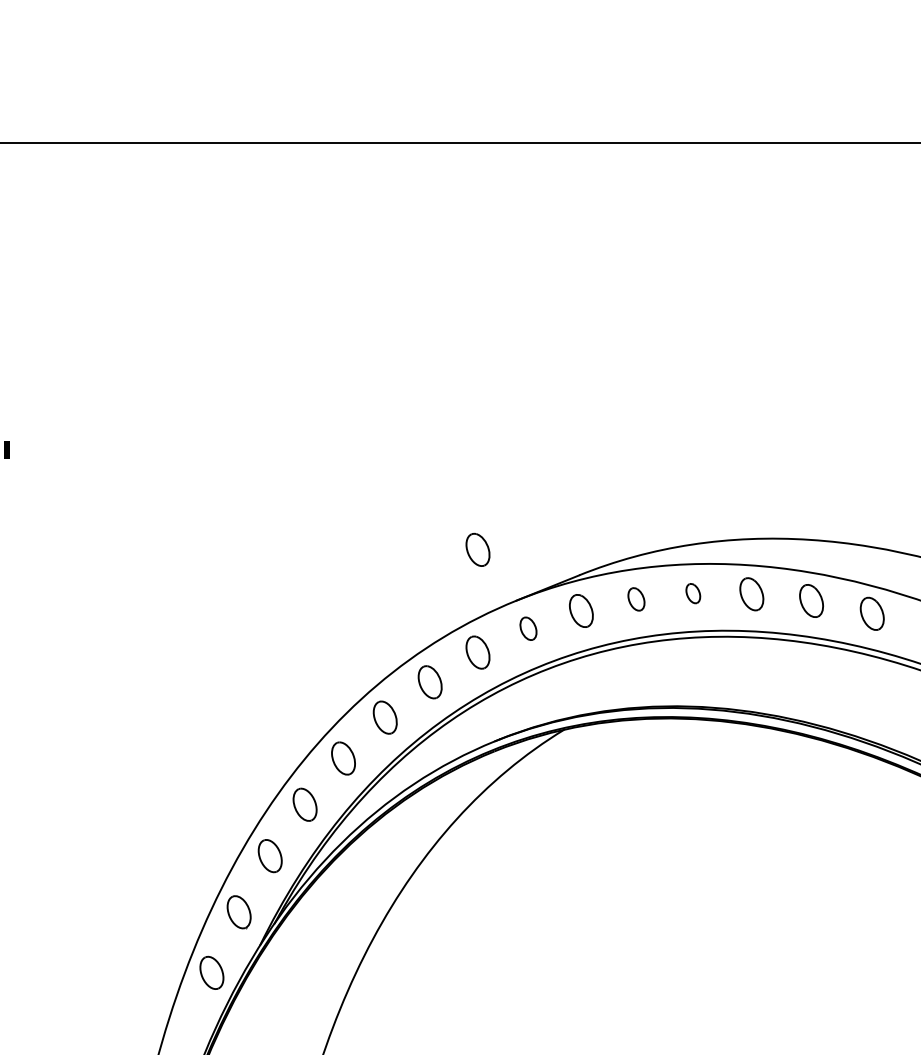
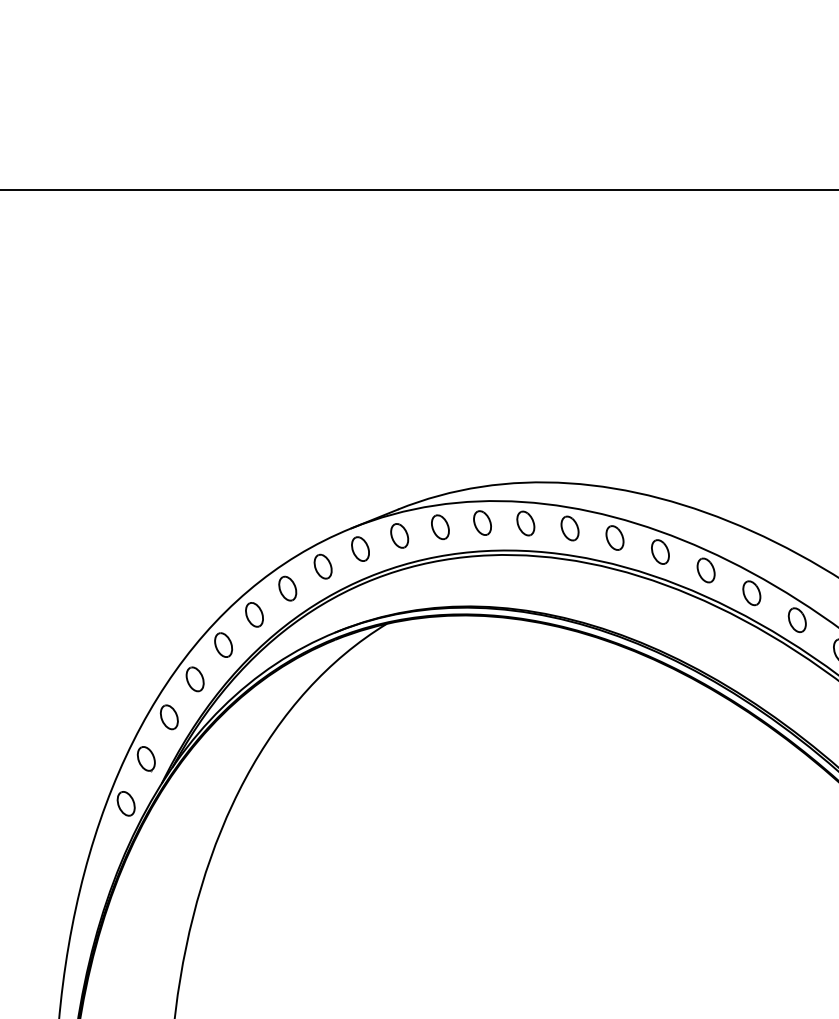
part: (477, 549) -> (322, 490), removed
part: (693, 592) -> (482, 522), size x1.67
part: (636, 599) -> (440, 527), size x1.43
part: (528, 628) -> (360, 548), size x1.43

